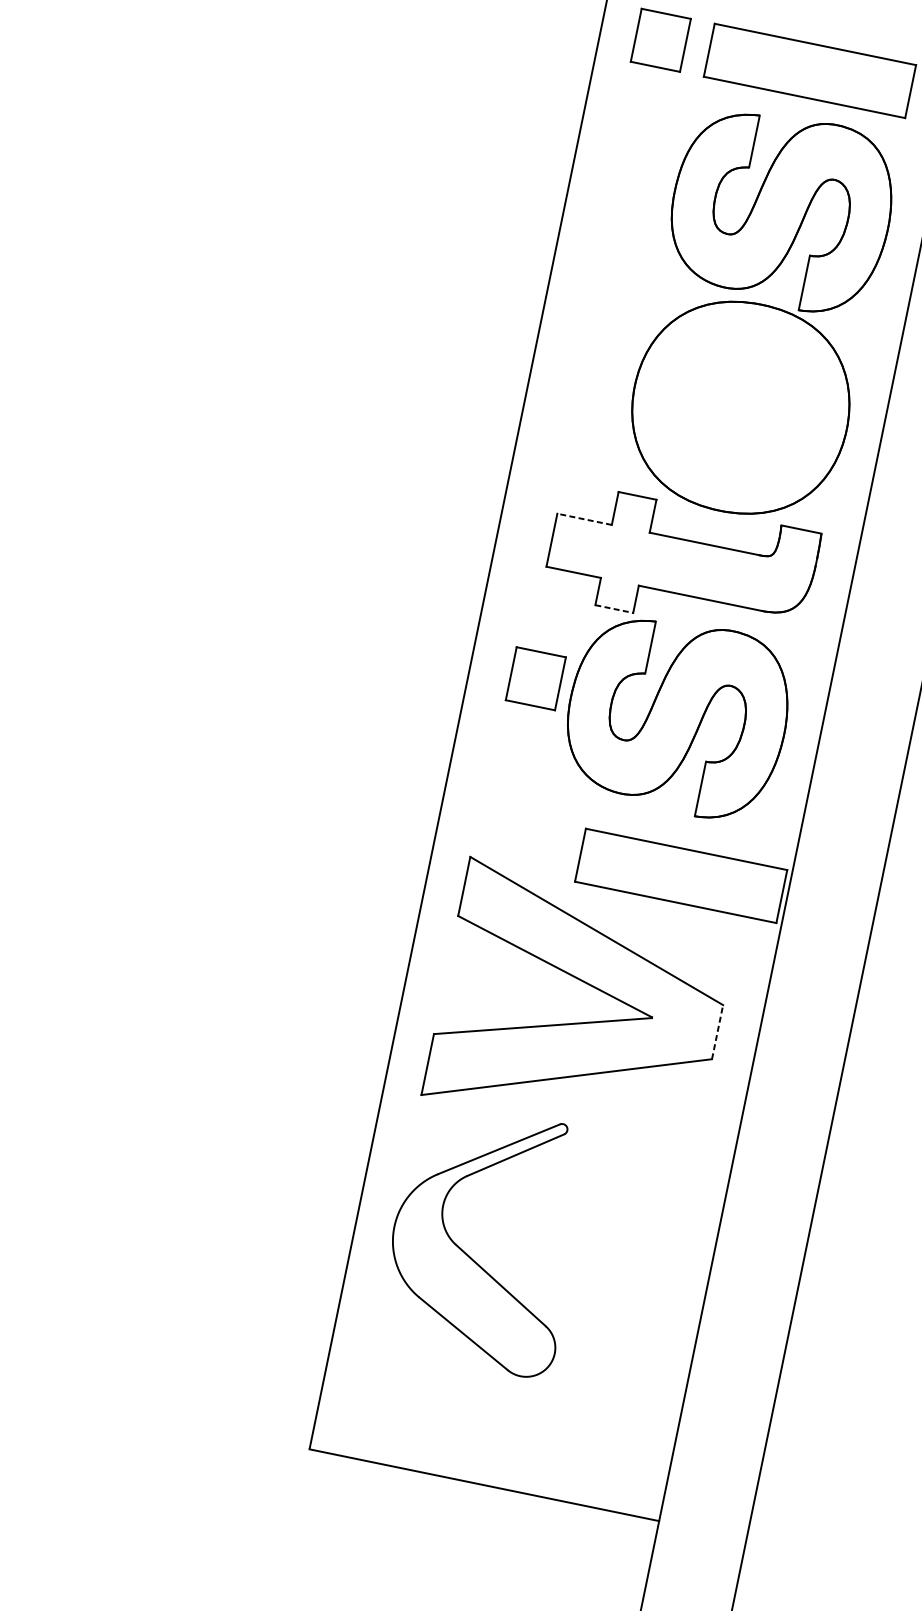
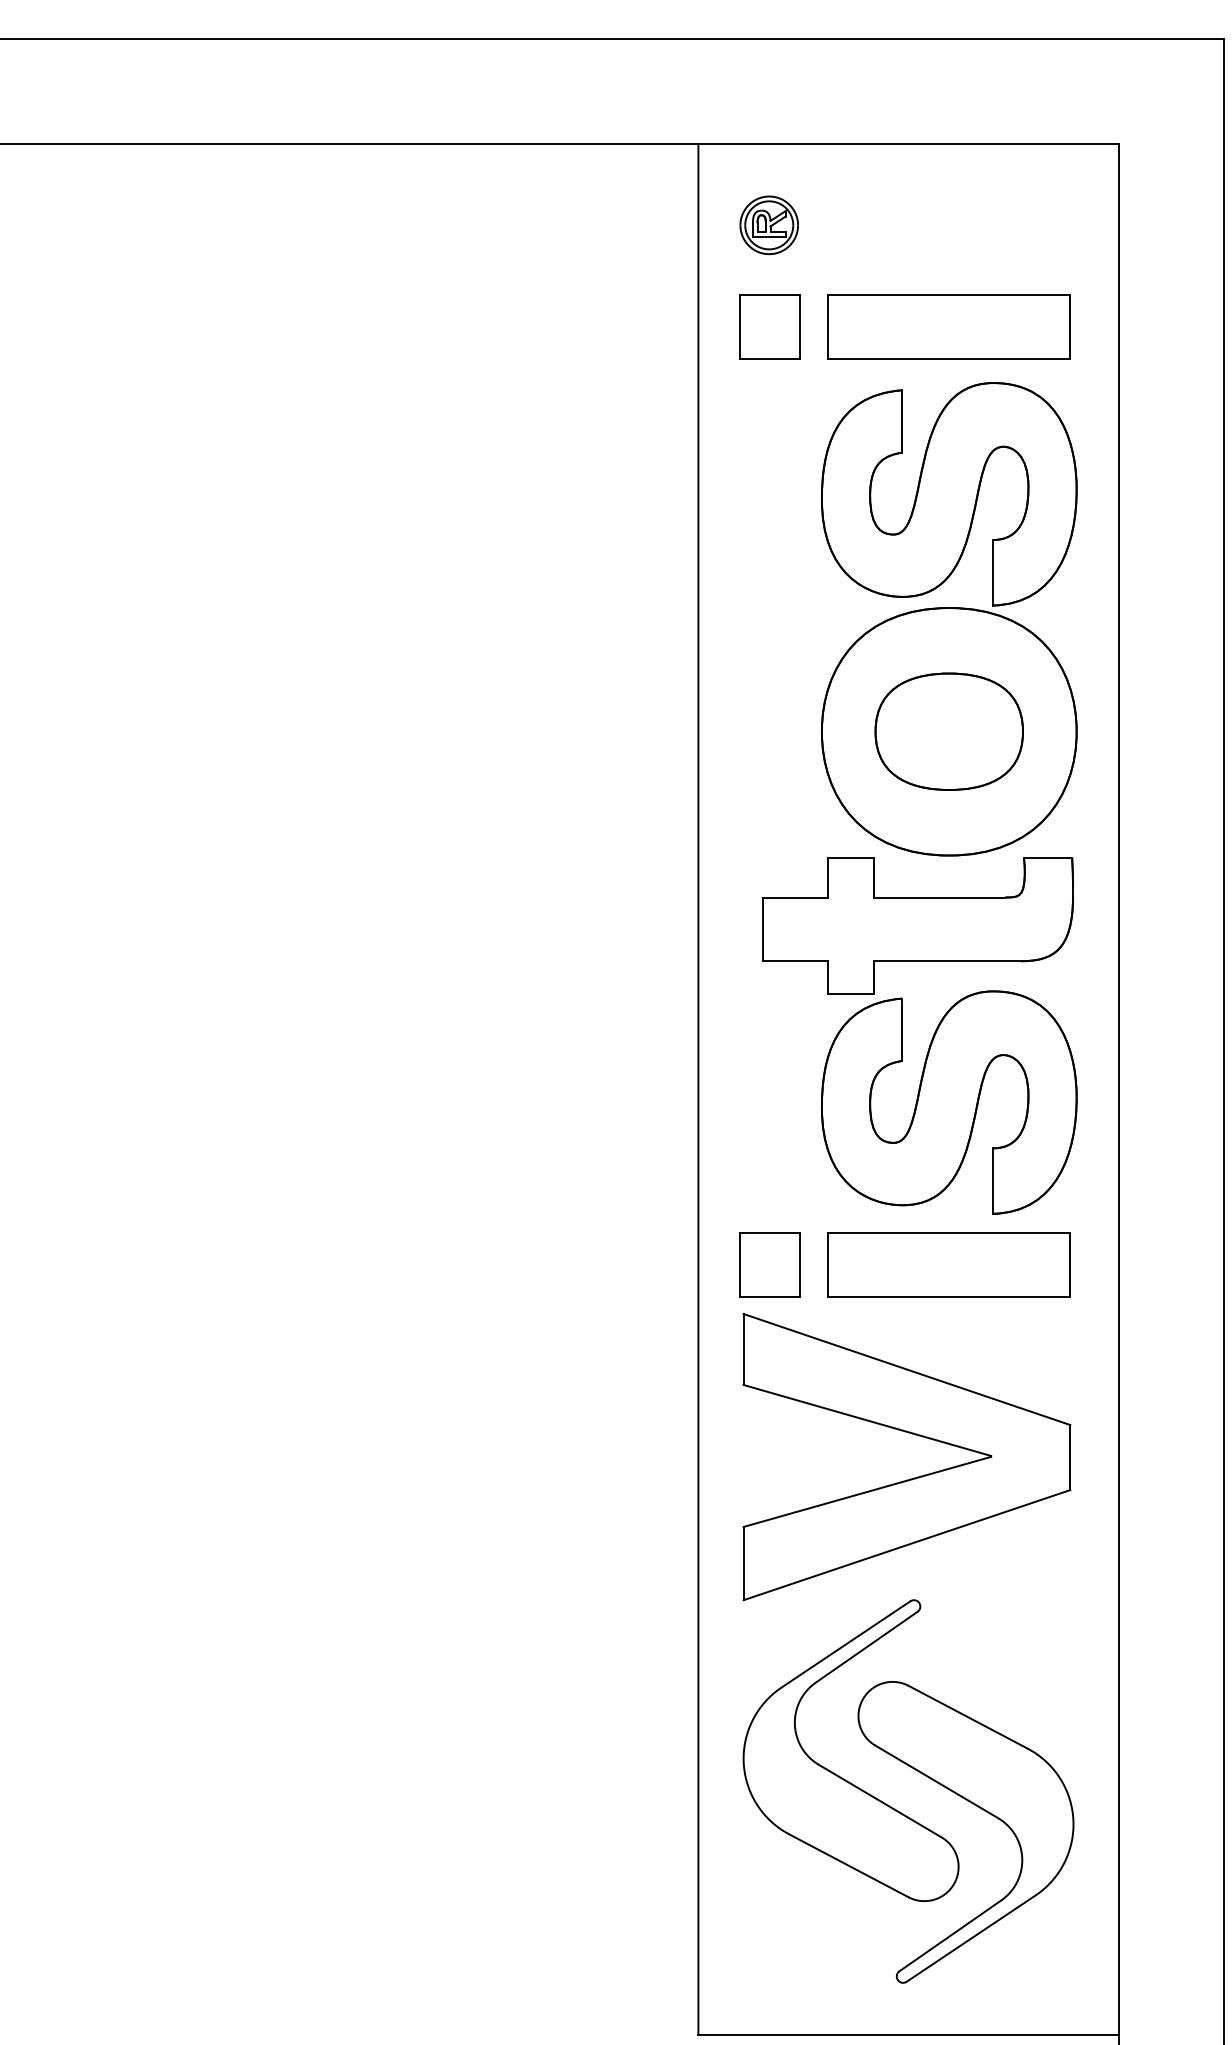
part: (740, 407) -> (948, 731), added
line: (584, 519) -> (795, 897), dashed -> solid
line: (614, 608) -> (851, 993), dashed -> solid
part: (535, 678) -> (769, 1264), moved
part: (680, 875) -> (948, 1264), moved
line: (717, 1032) -> (1070, 1457), dashed -> solid
part: (580, 1307) -> (977, 1807), added

